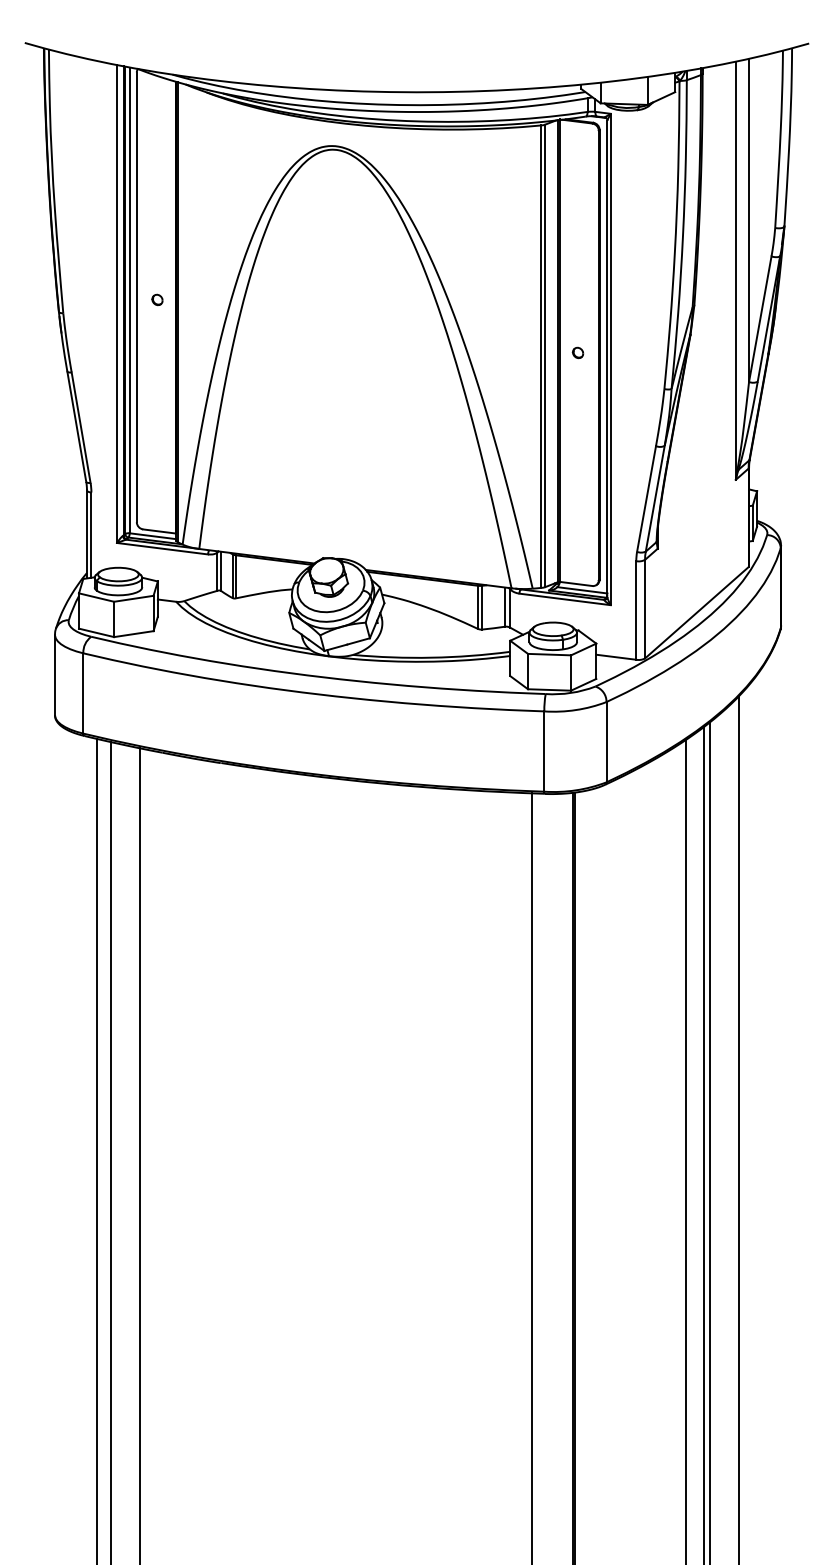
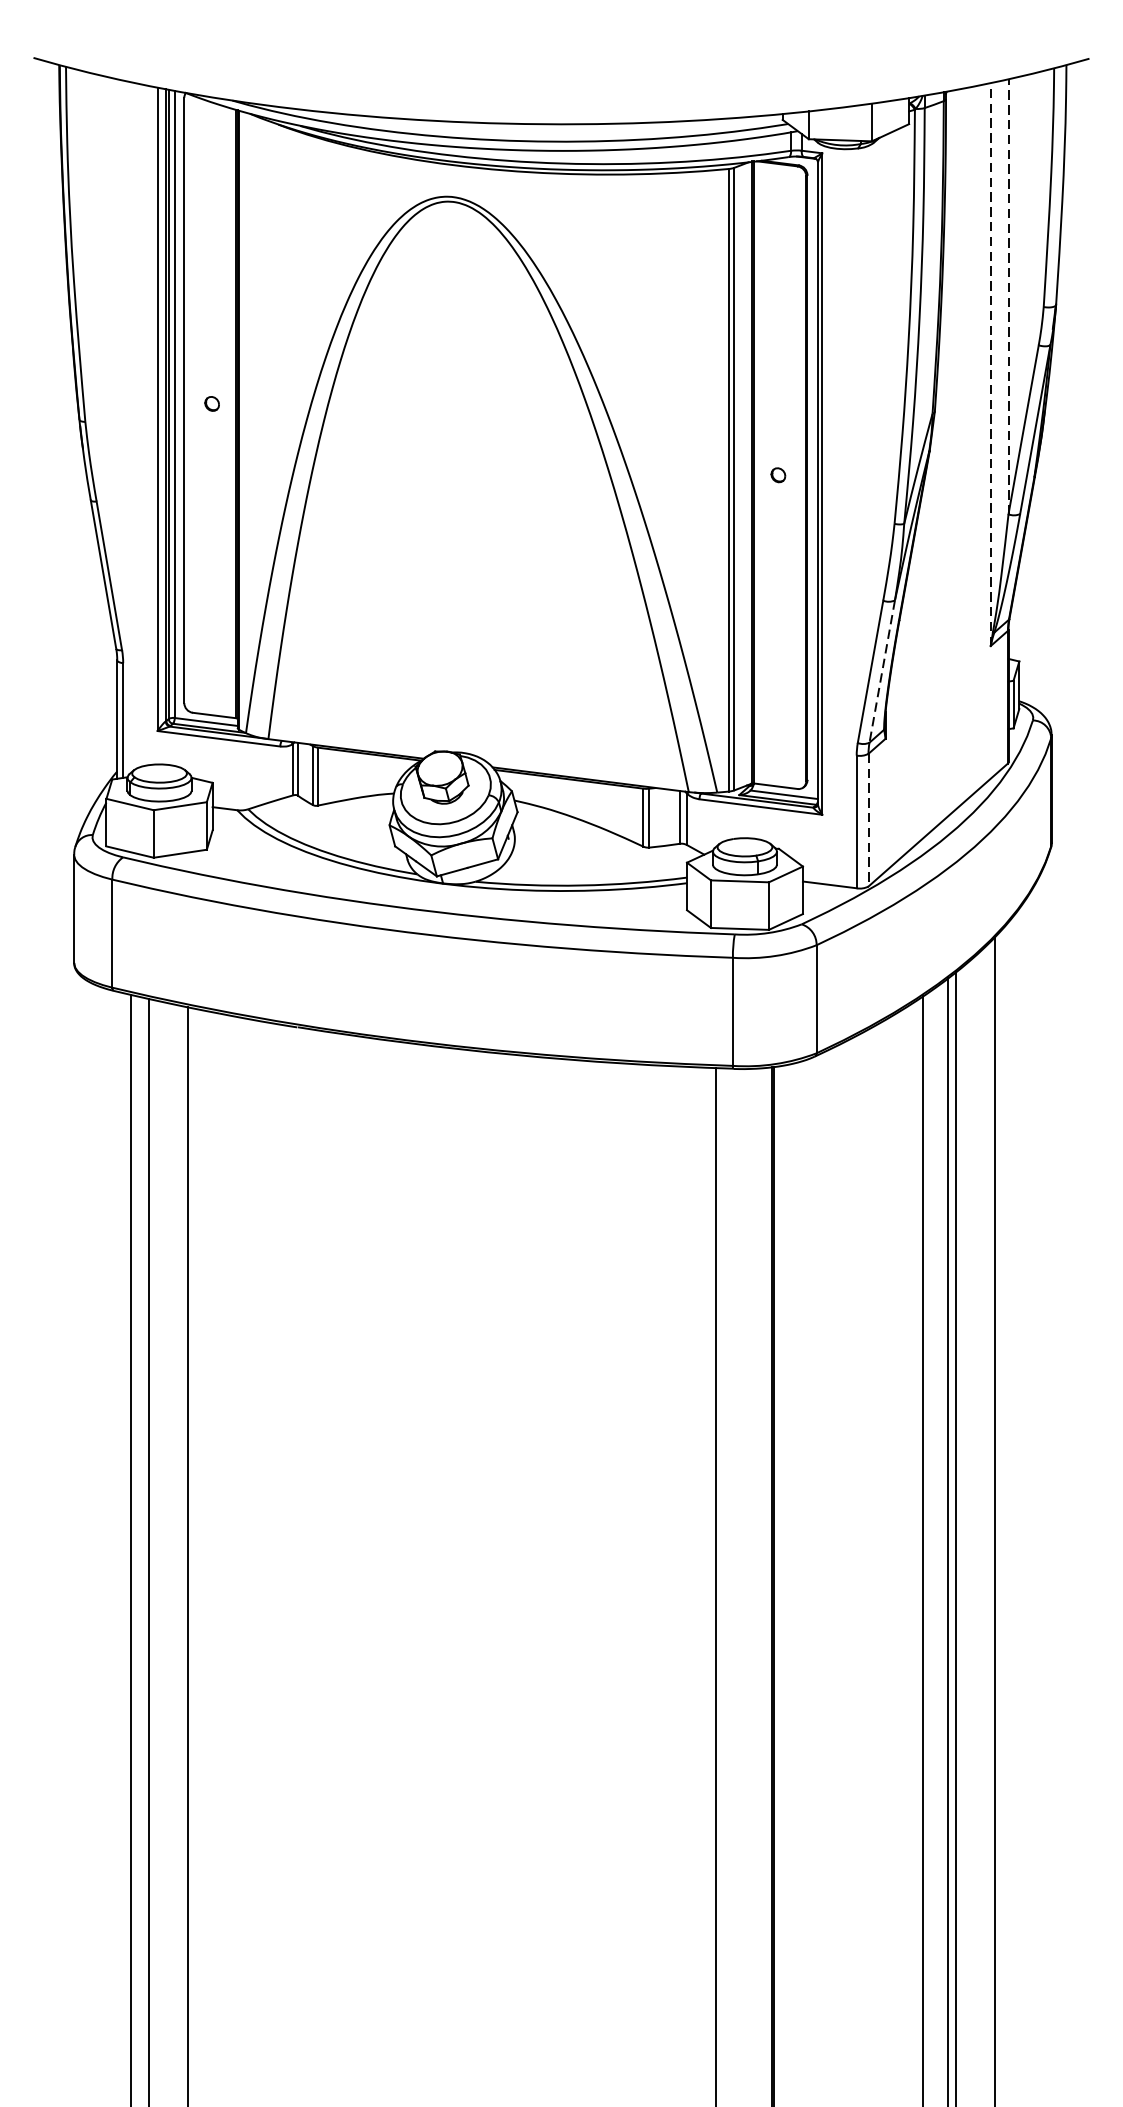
line: (749, 220) -> (1009, 296), solid -> dashed
line: (735, 270) -> (990, 364), solid -> dashed
line: (655, 498) -> (882, 671), solid -> dashed
line: (645, 609) -> (869, 820), solid -> dashed

